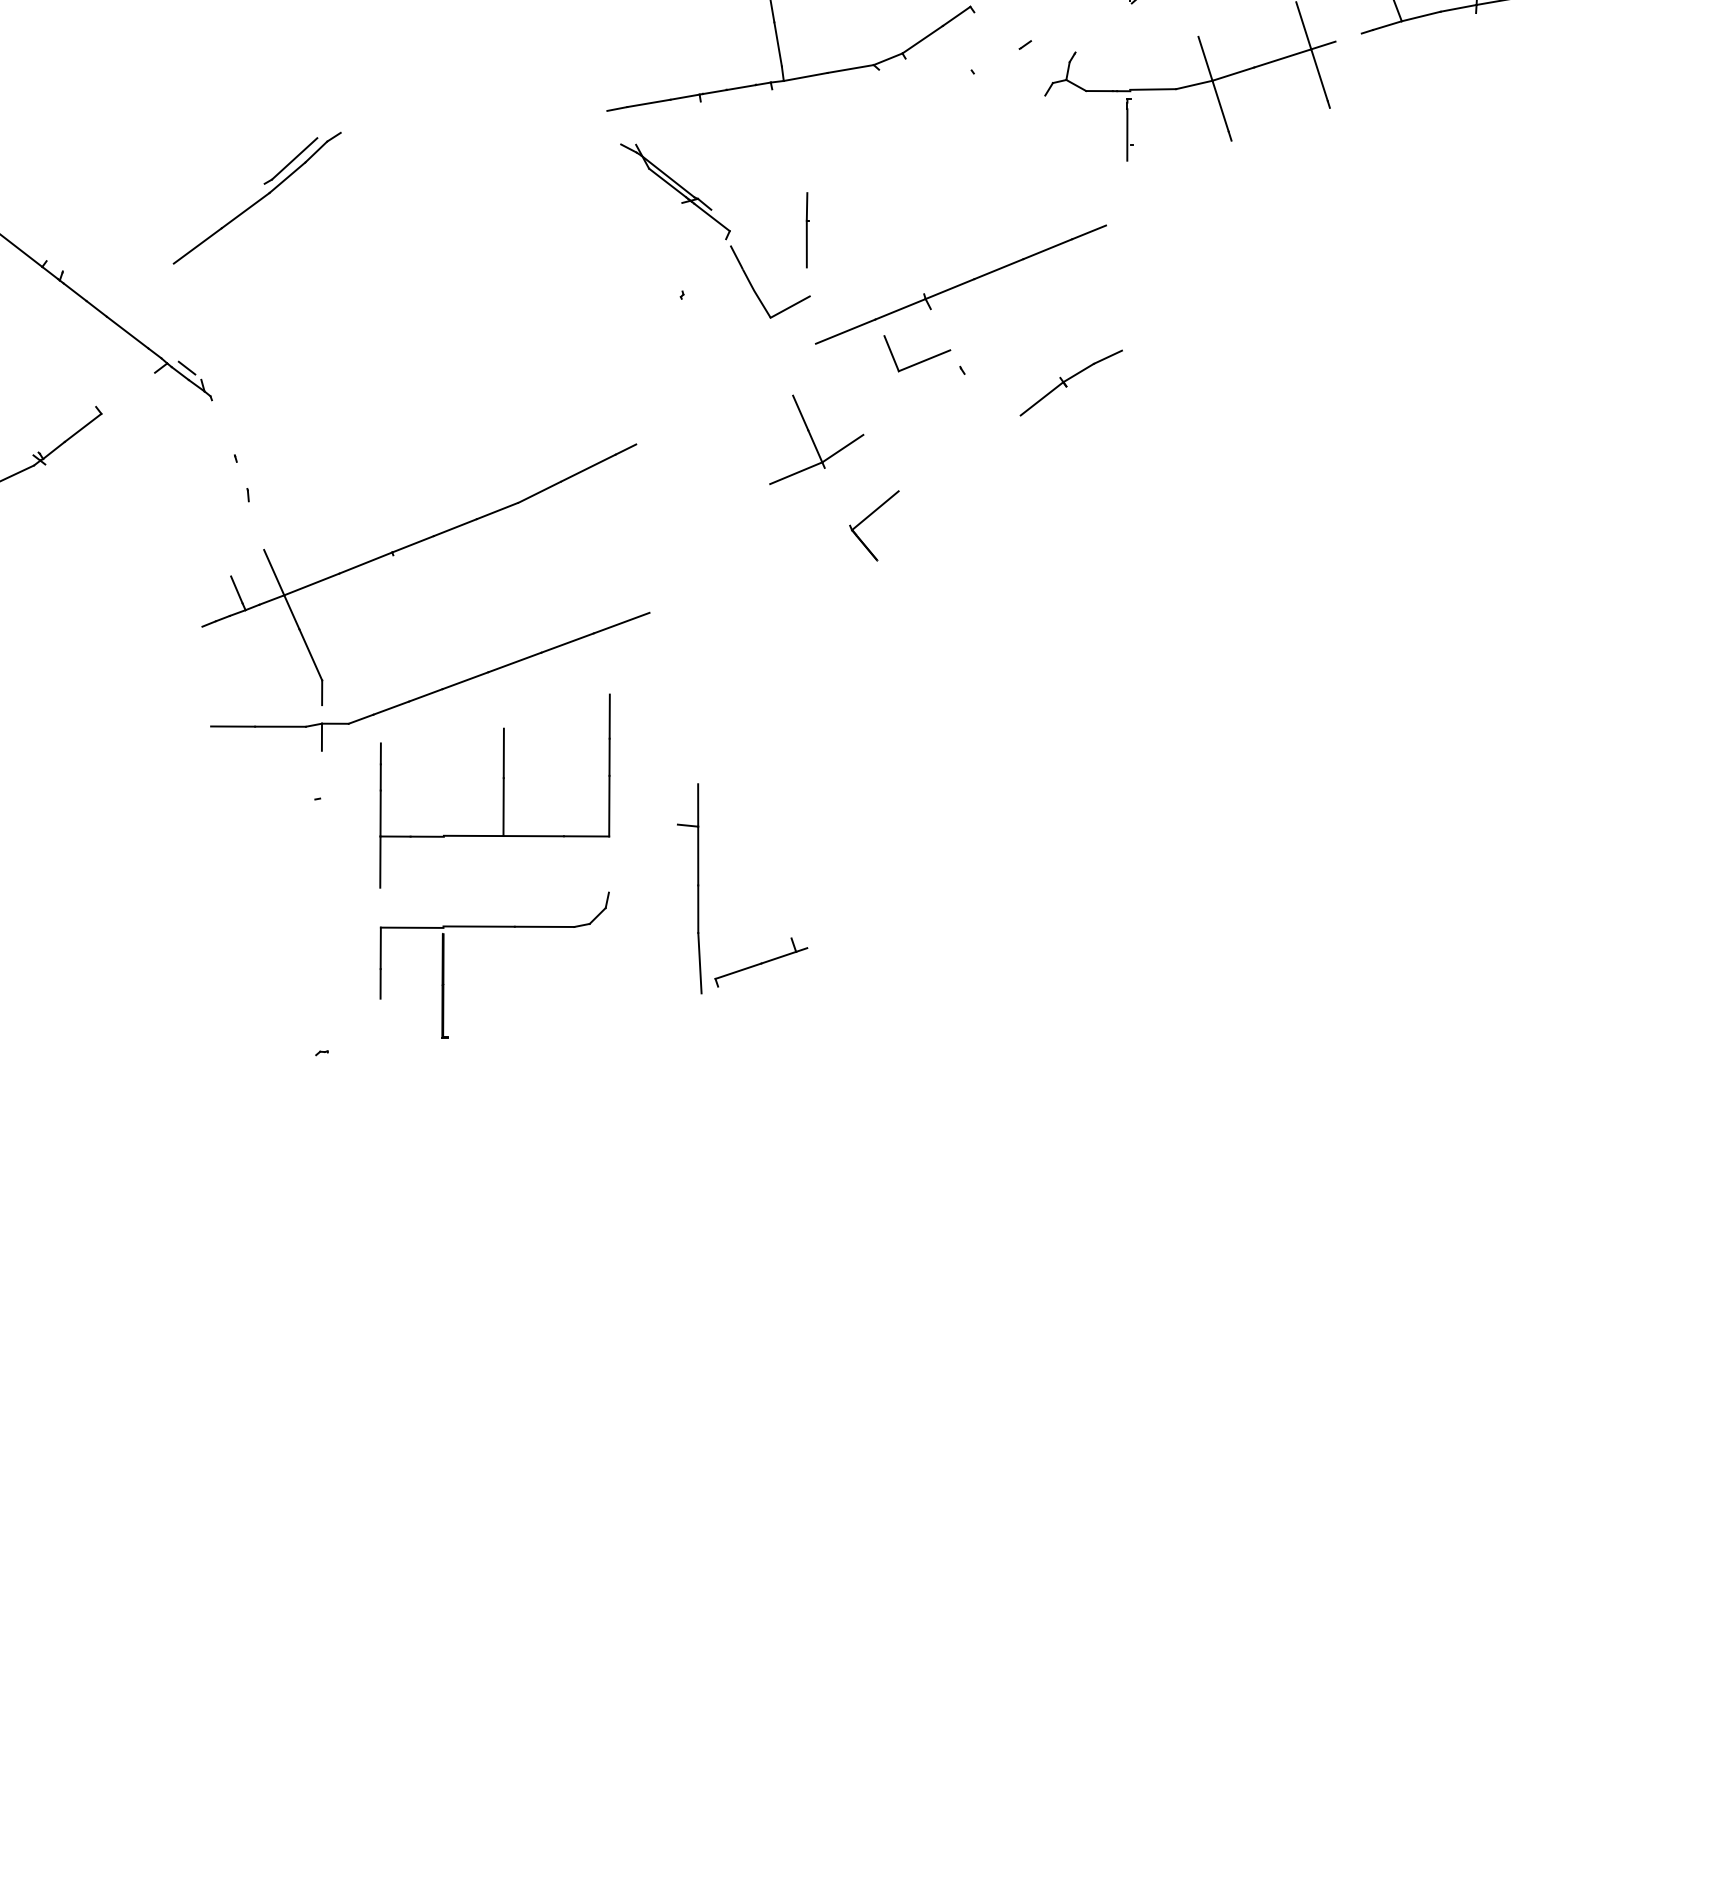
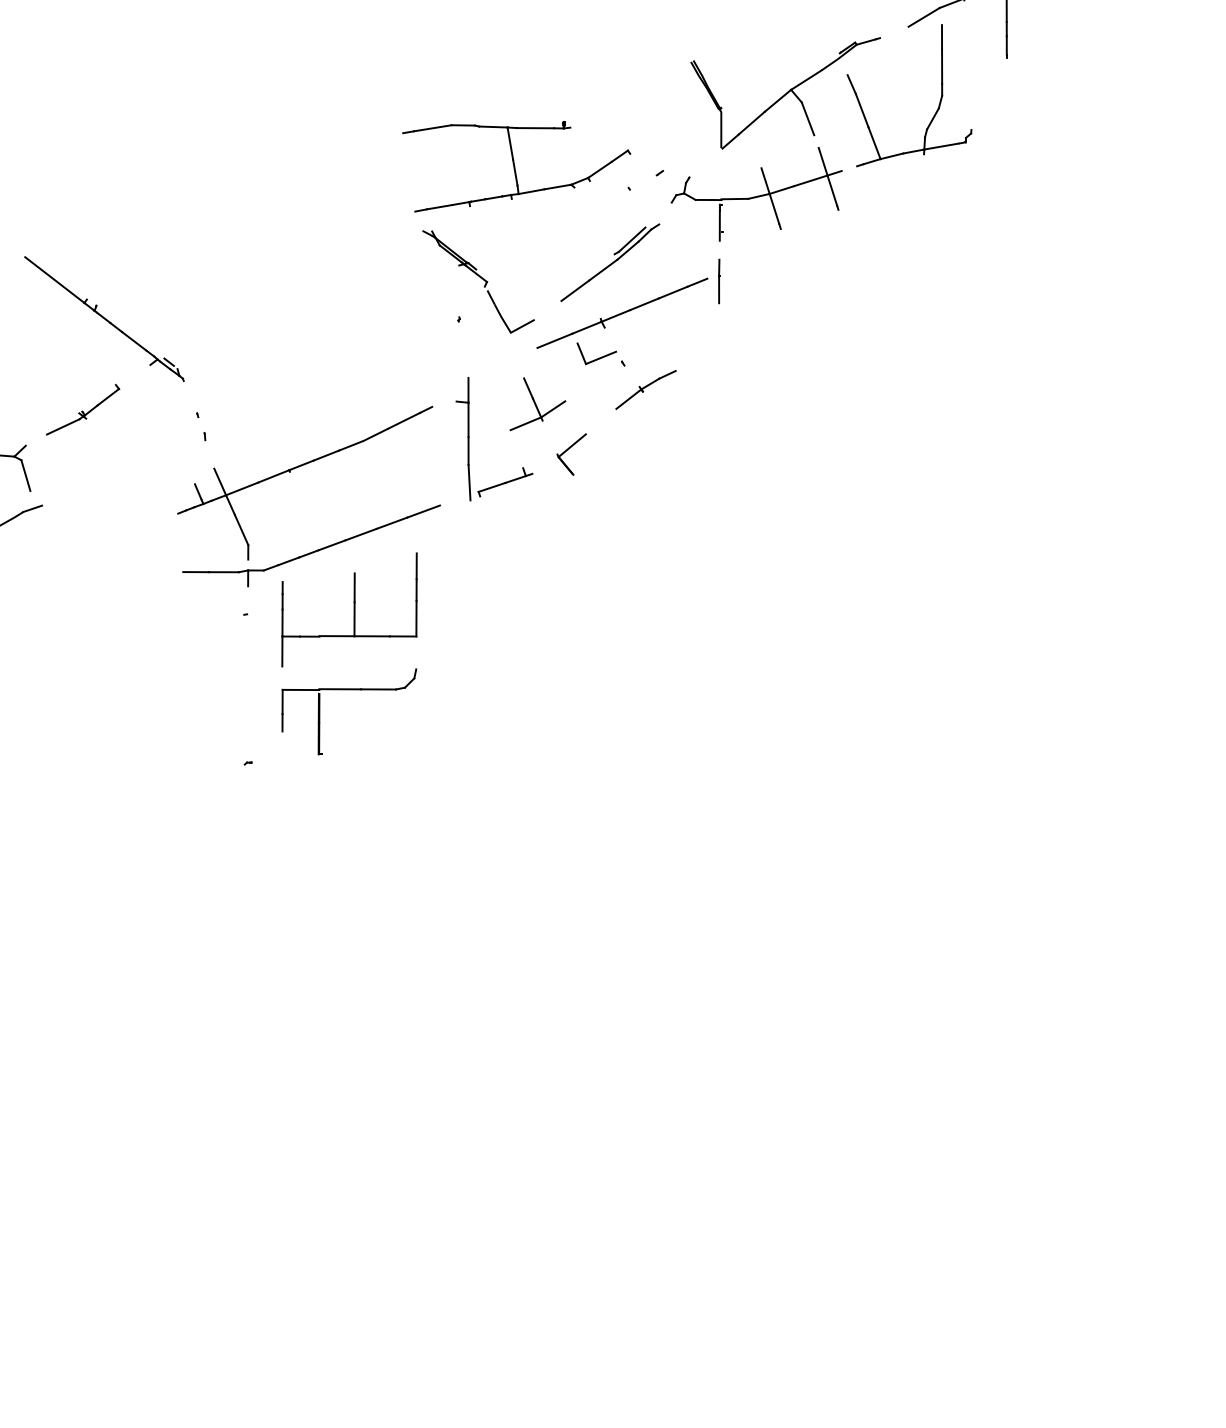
part: (257, 197) -> (610, 262), moved
line: (807, 230) -> (719, 281), moved
part: (1070, 382) -> (645, 389), moved
part: (699, 889) -> (469, 439), moved

